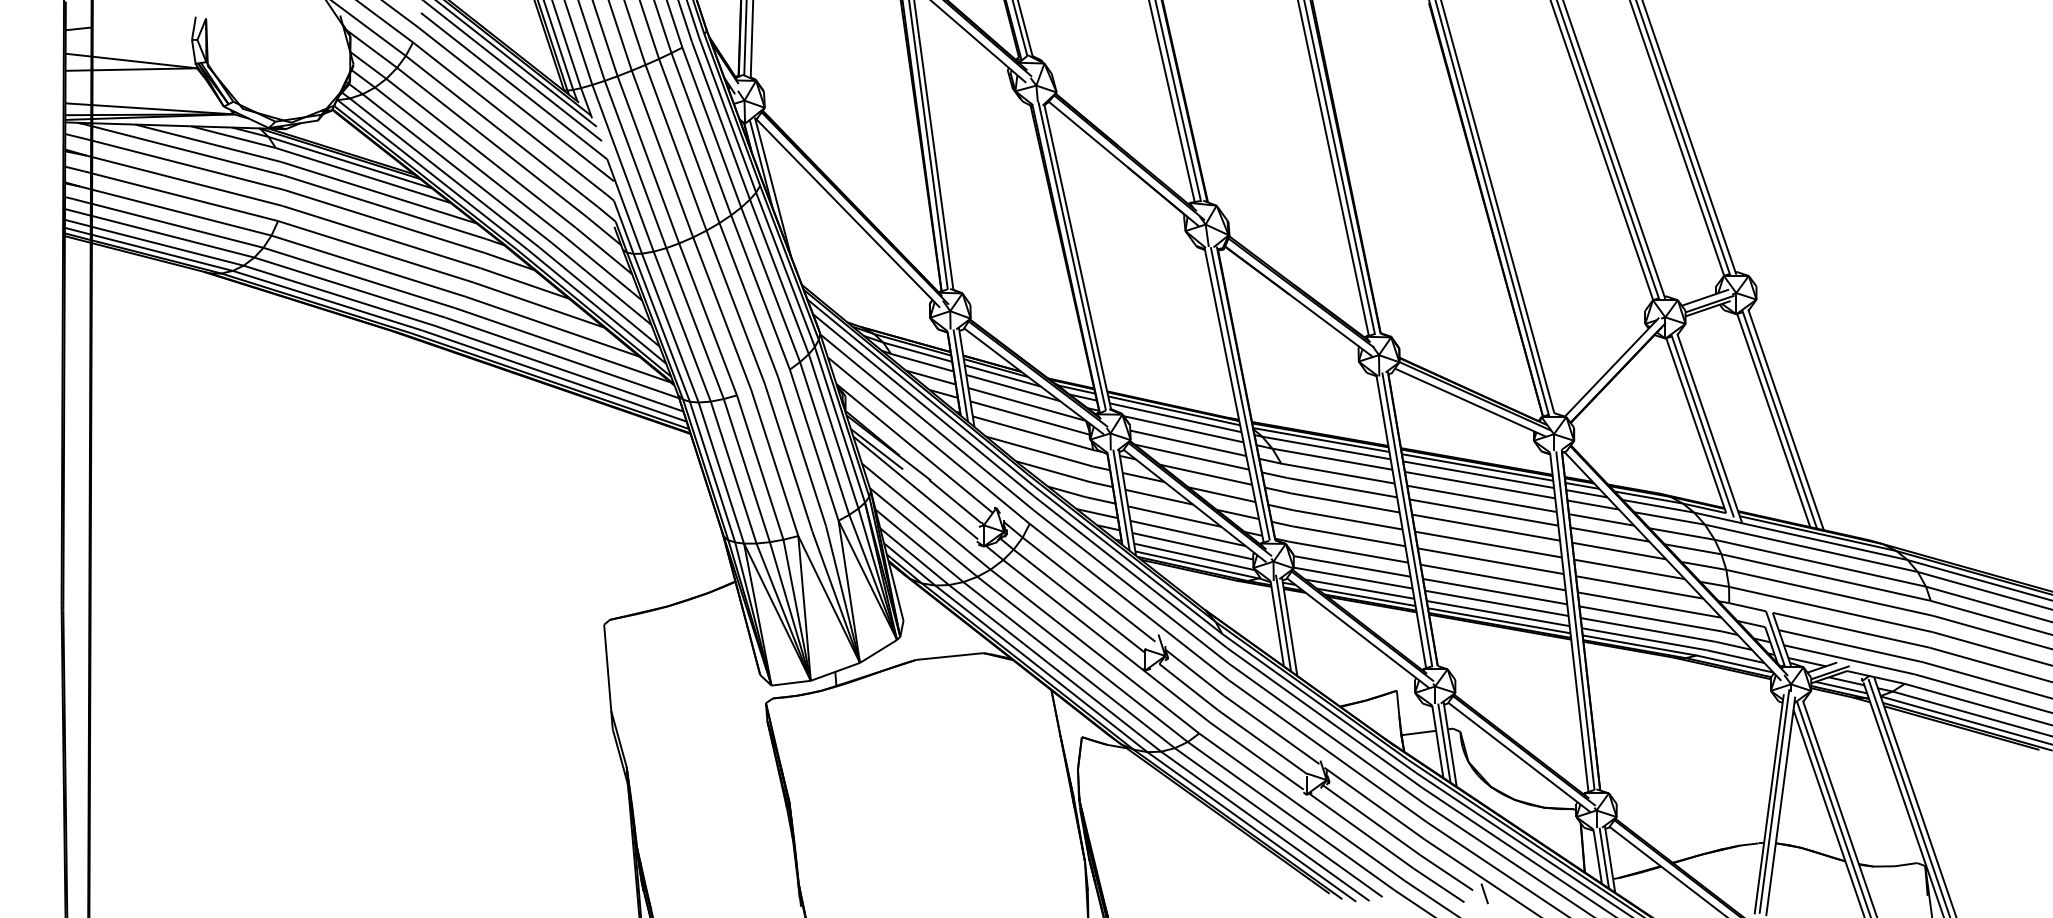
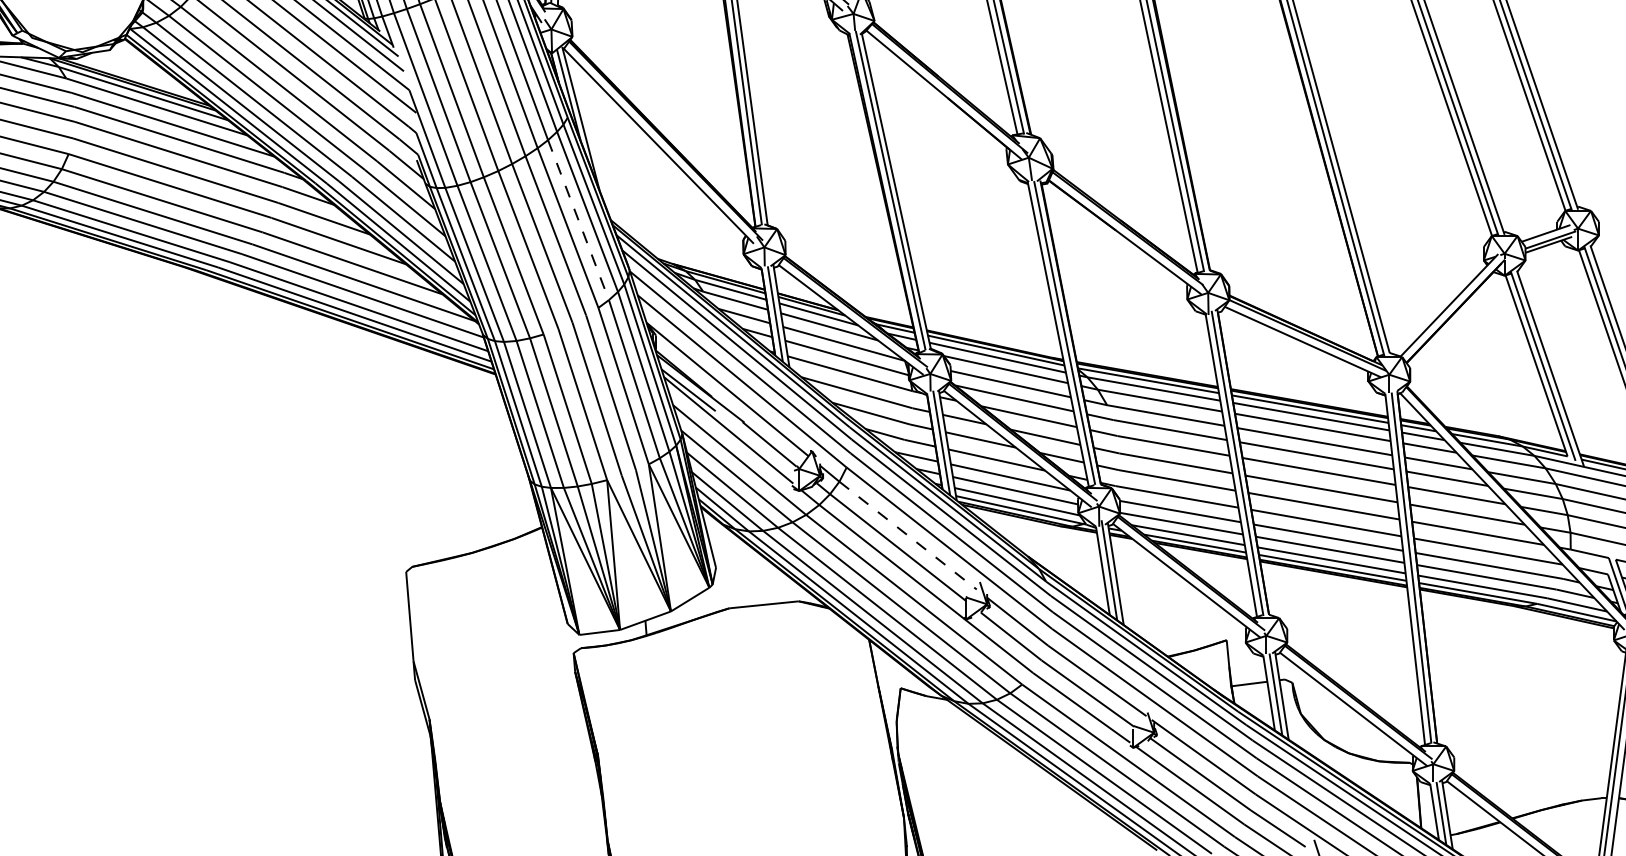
line: (770, 284) -> (578, 219), solid -> dashed
line: (1089, 589) -> (908, 535), solid -> dashed

